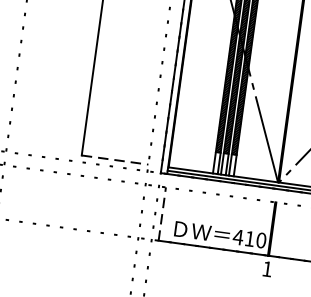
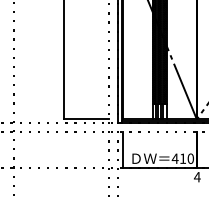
line: (115, 159) -> (86, 118), dashed -> solid
line: (162, 212) -> (122, 149), dashed -> solid
text: (267, 269) -> (197, 177), 1 -> 4

